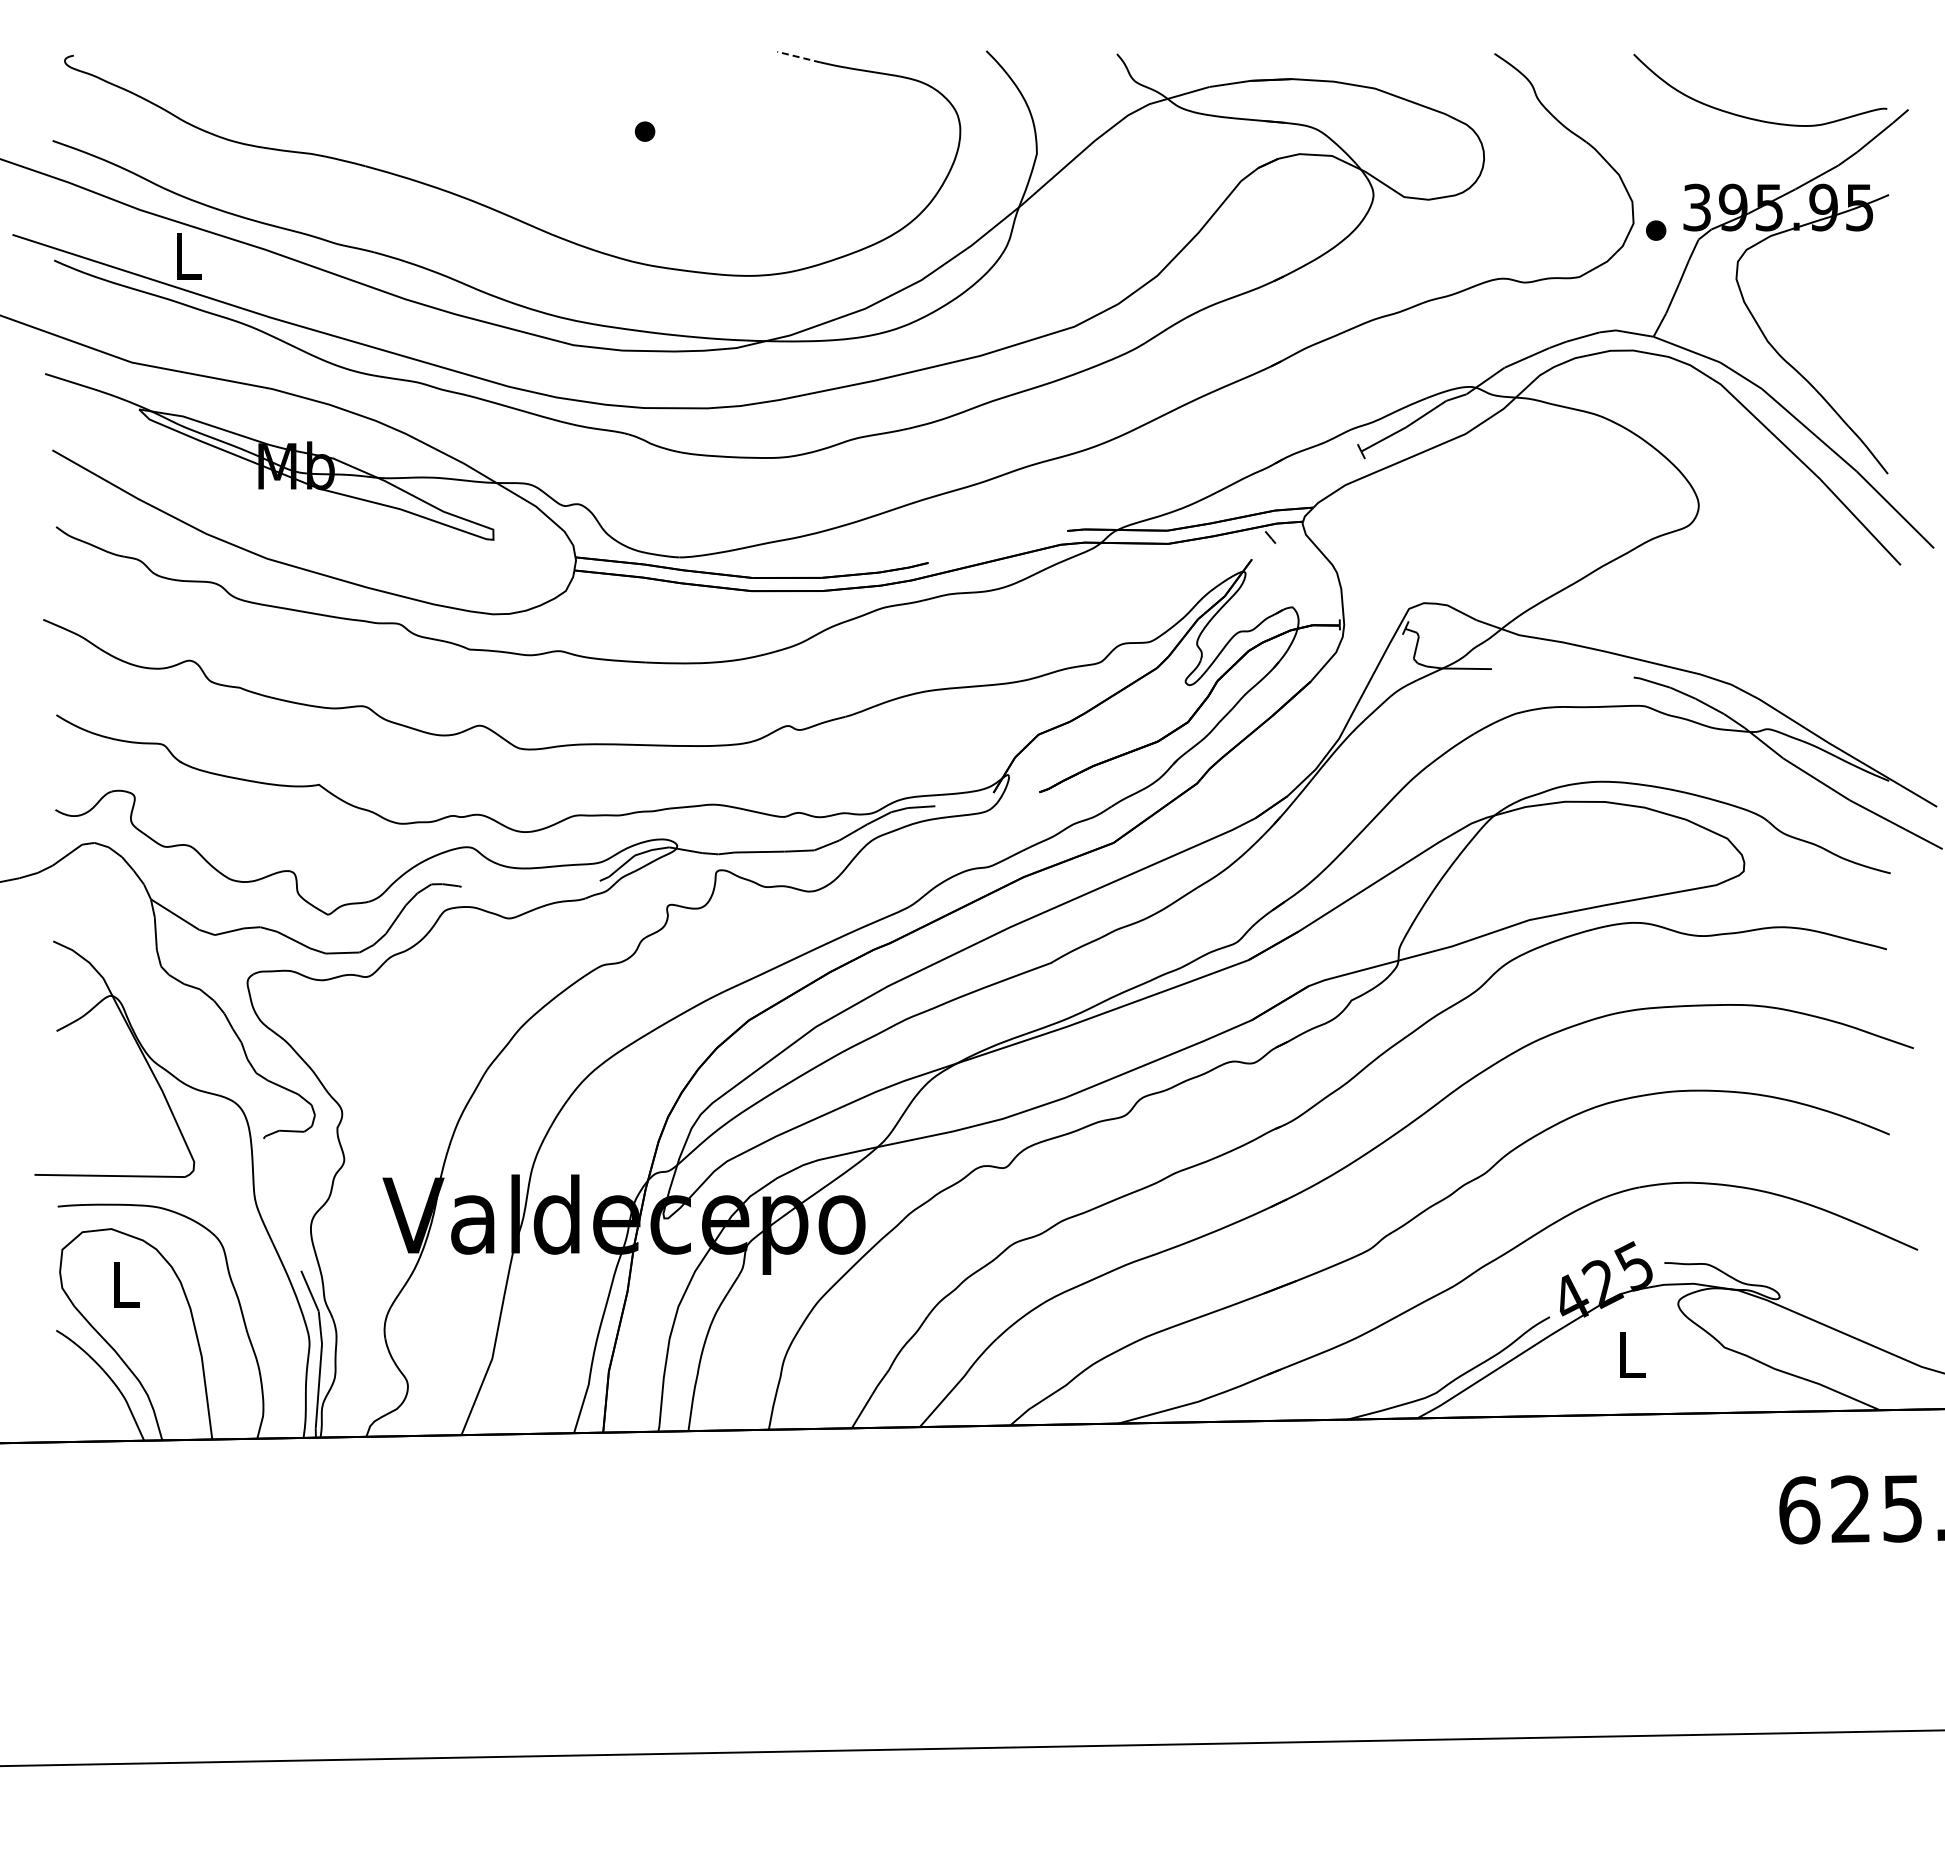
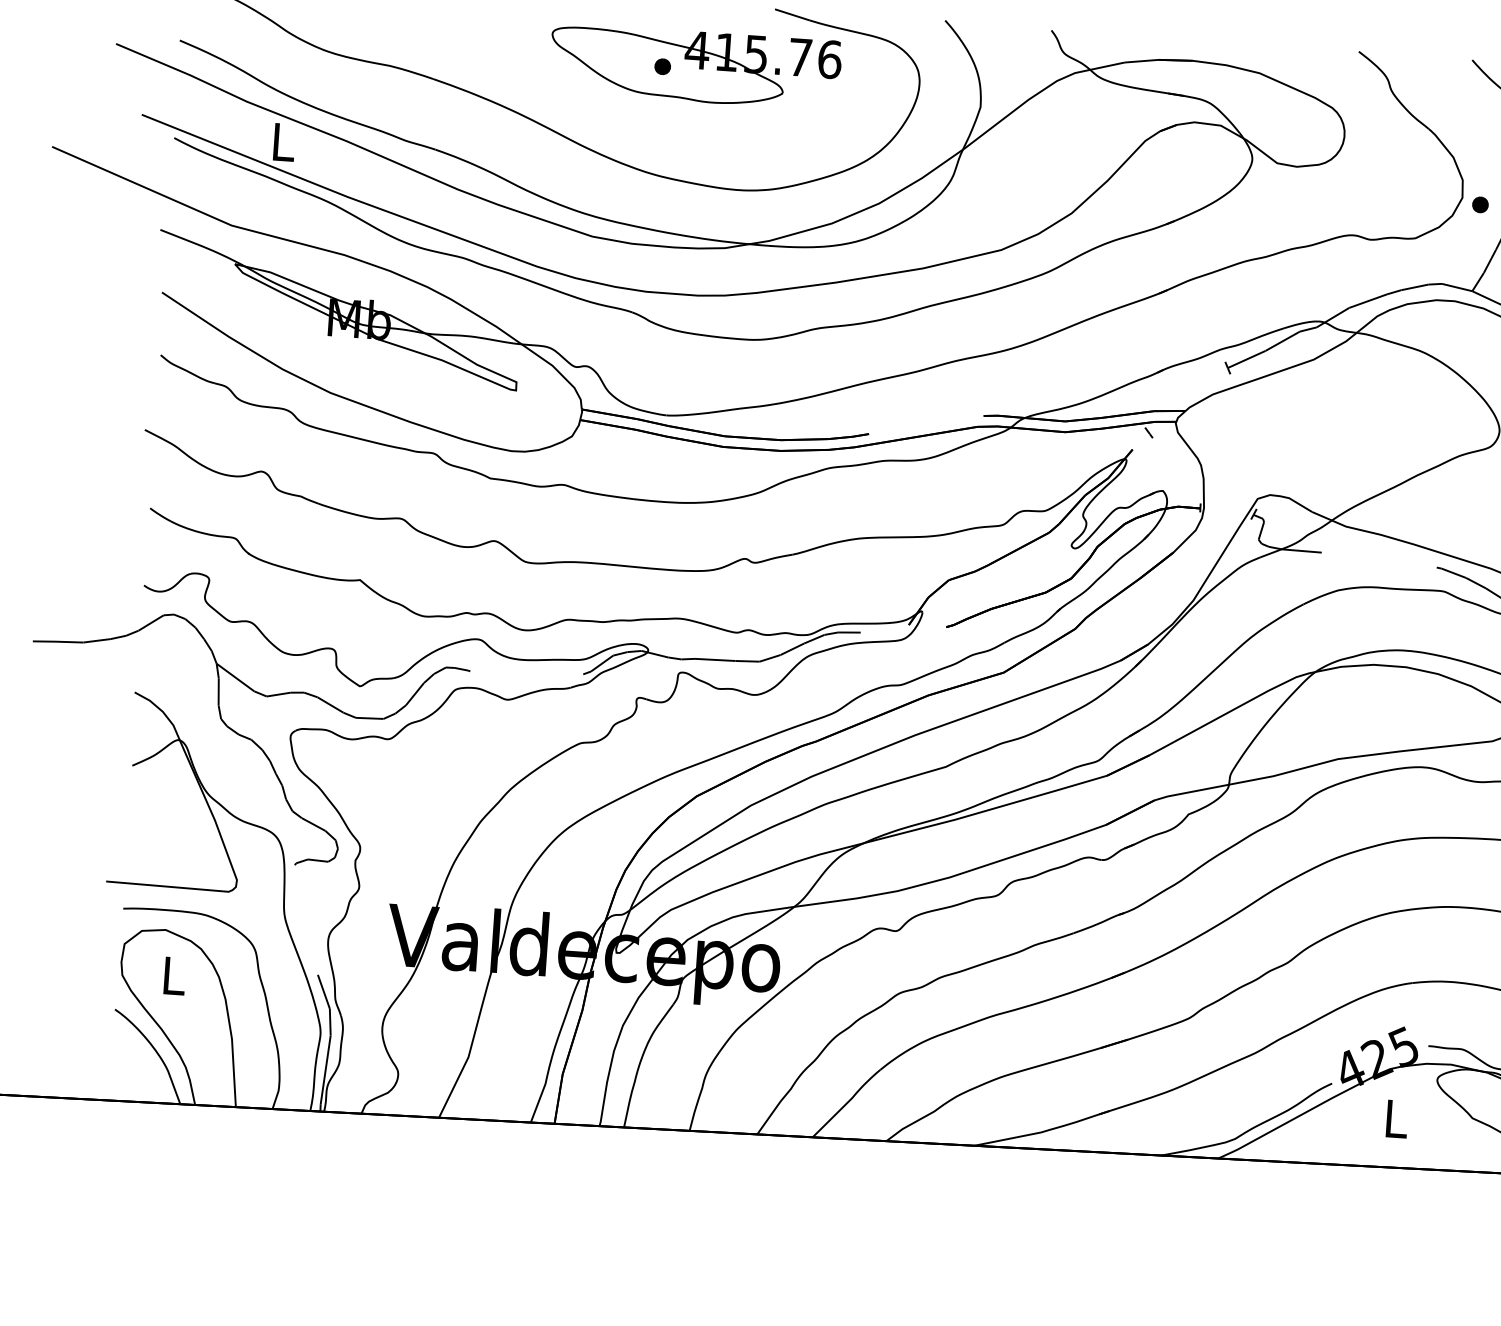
line: (798, 57) -> (791, 15), dashed -> solid
part: (684, 128) -> (695, 66), added

